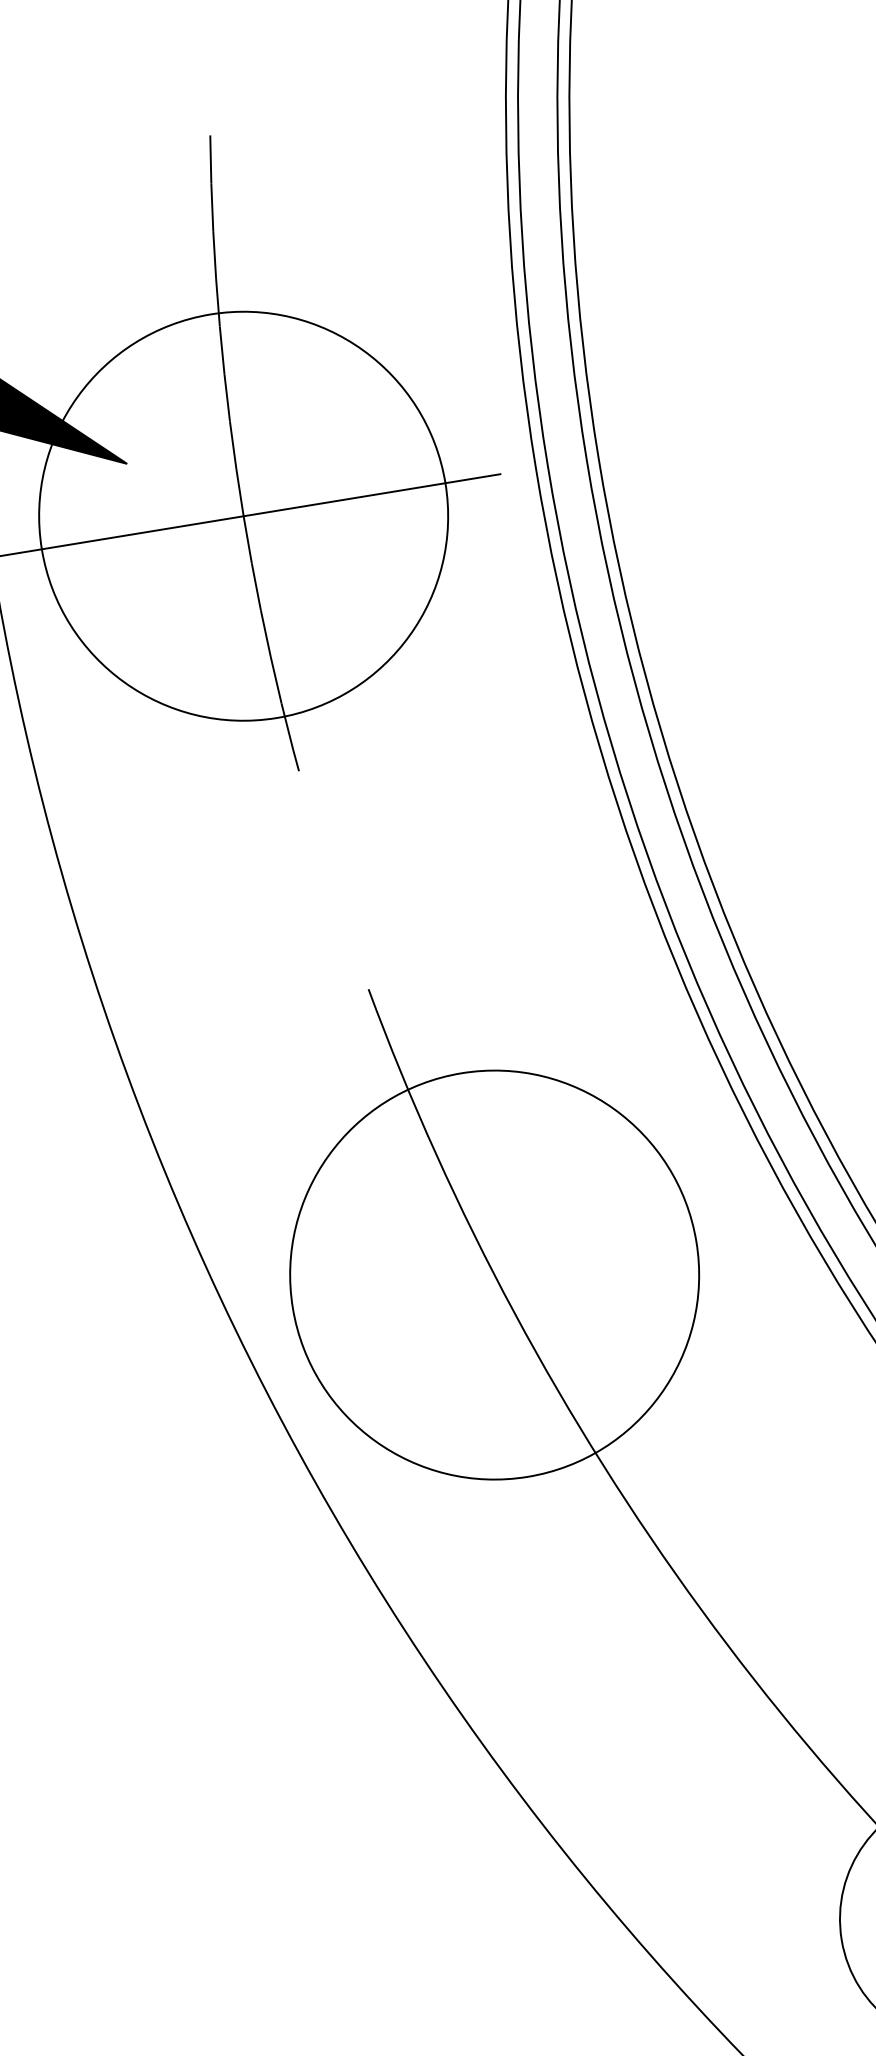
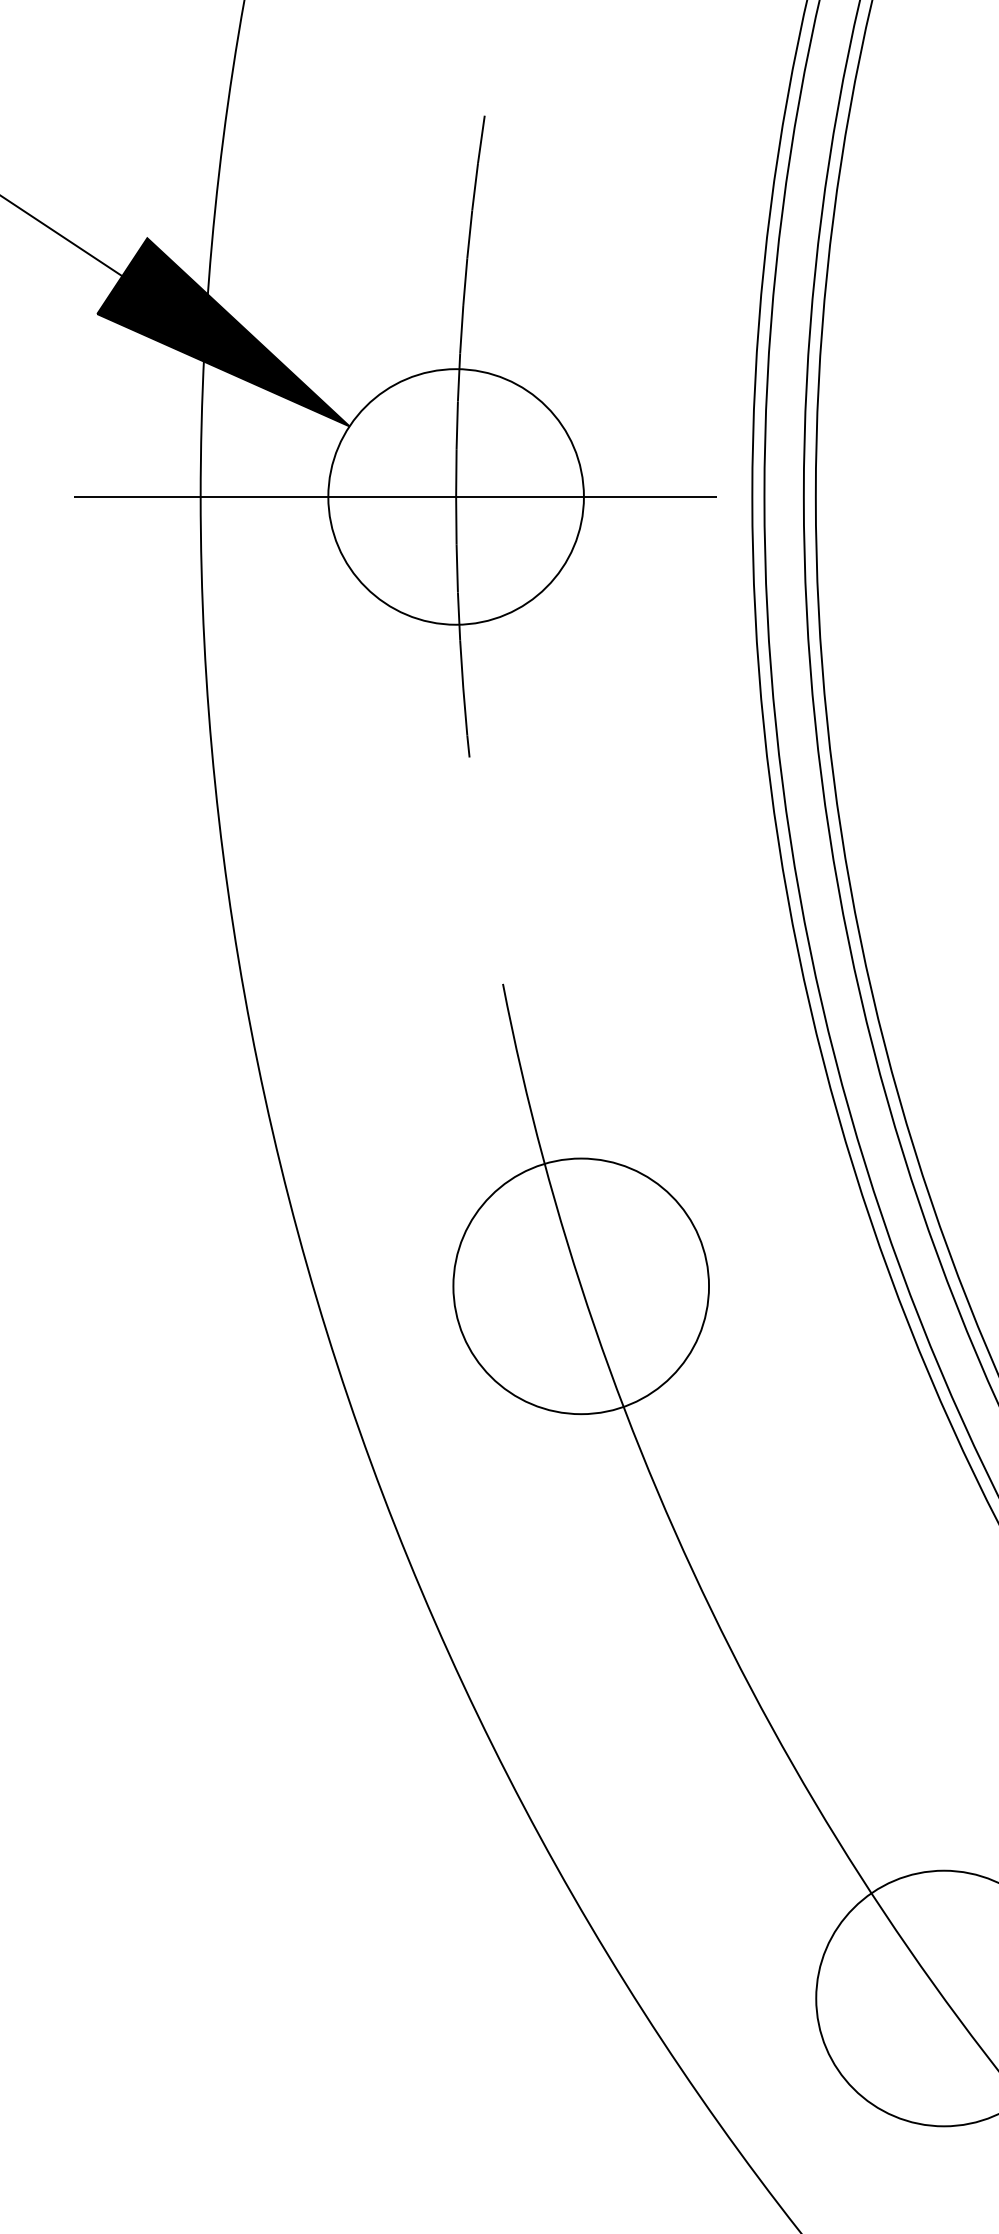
circle: (242, 515) -> (455, 496), size x0.62
circle: (494, 1275) -> (581, 1286), size x0.62

